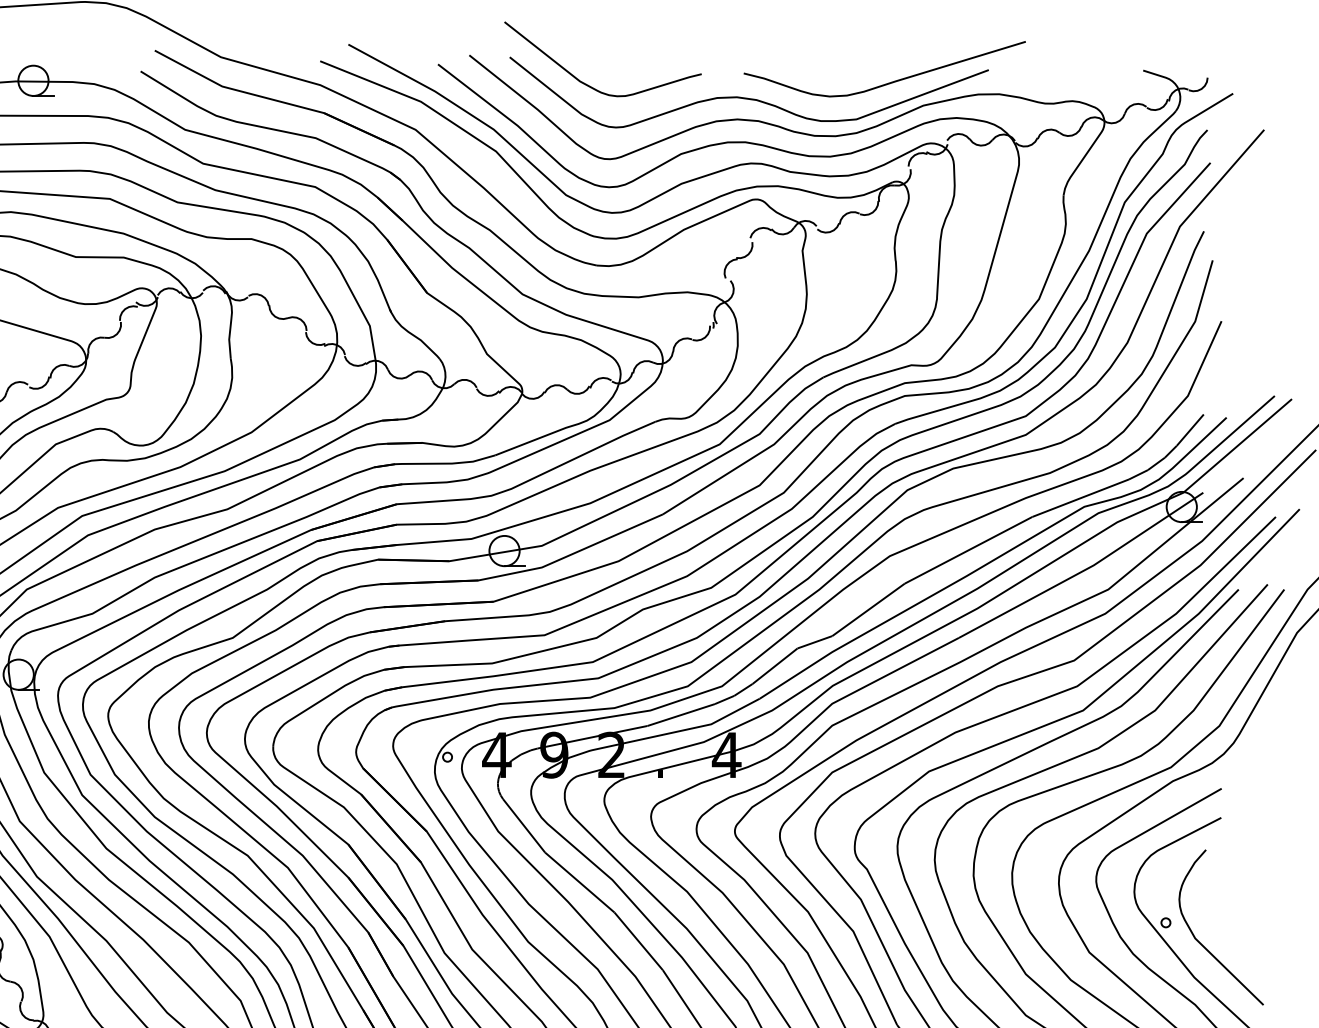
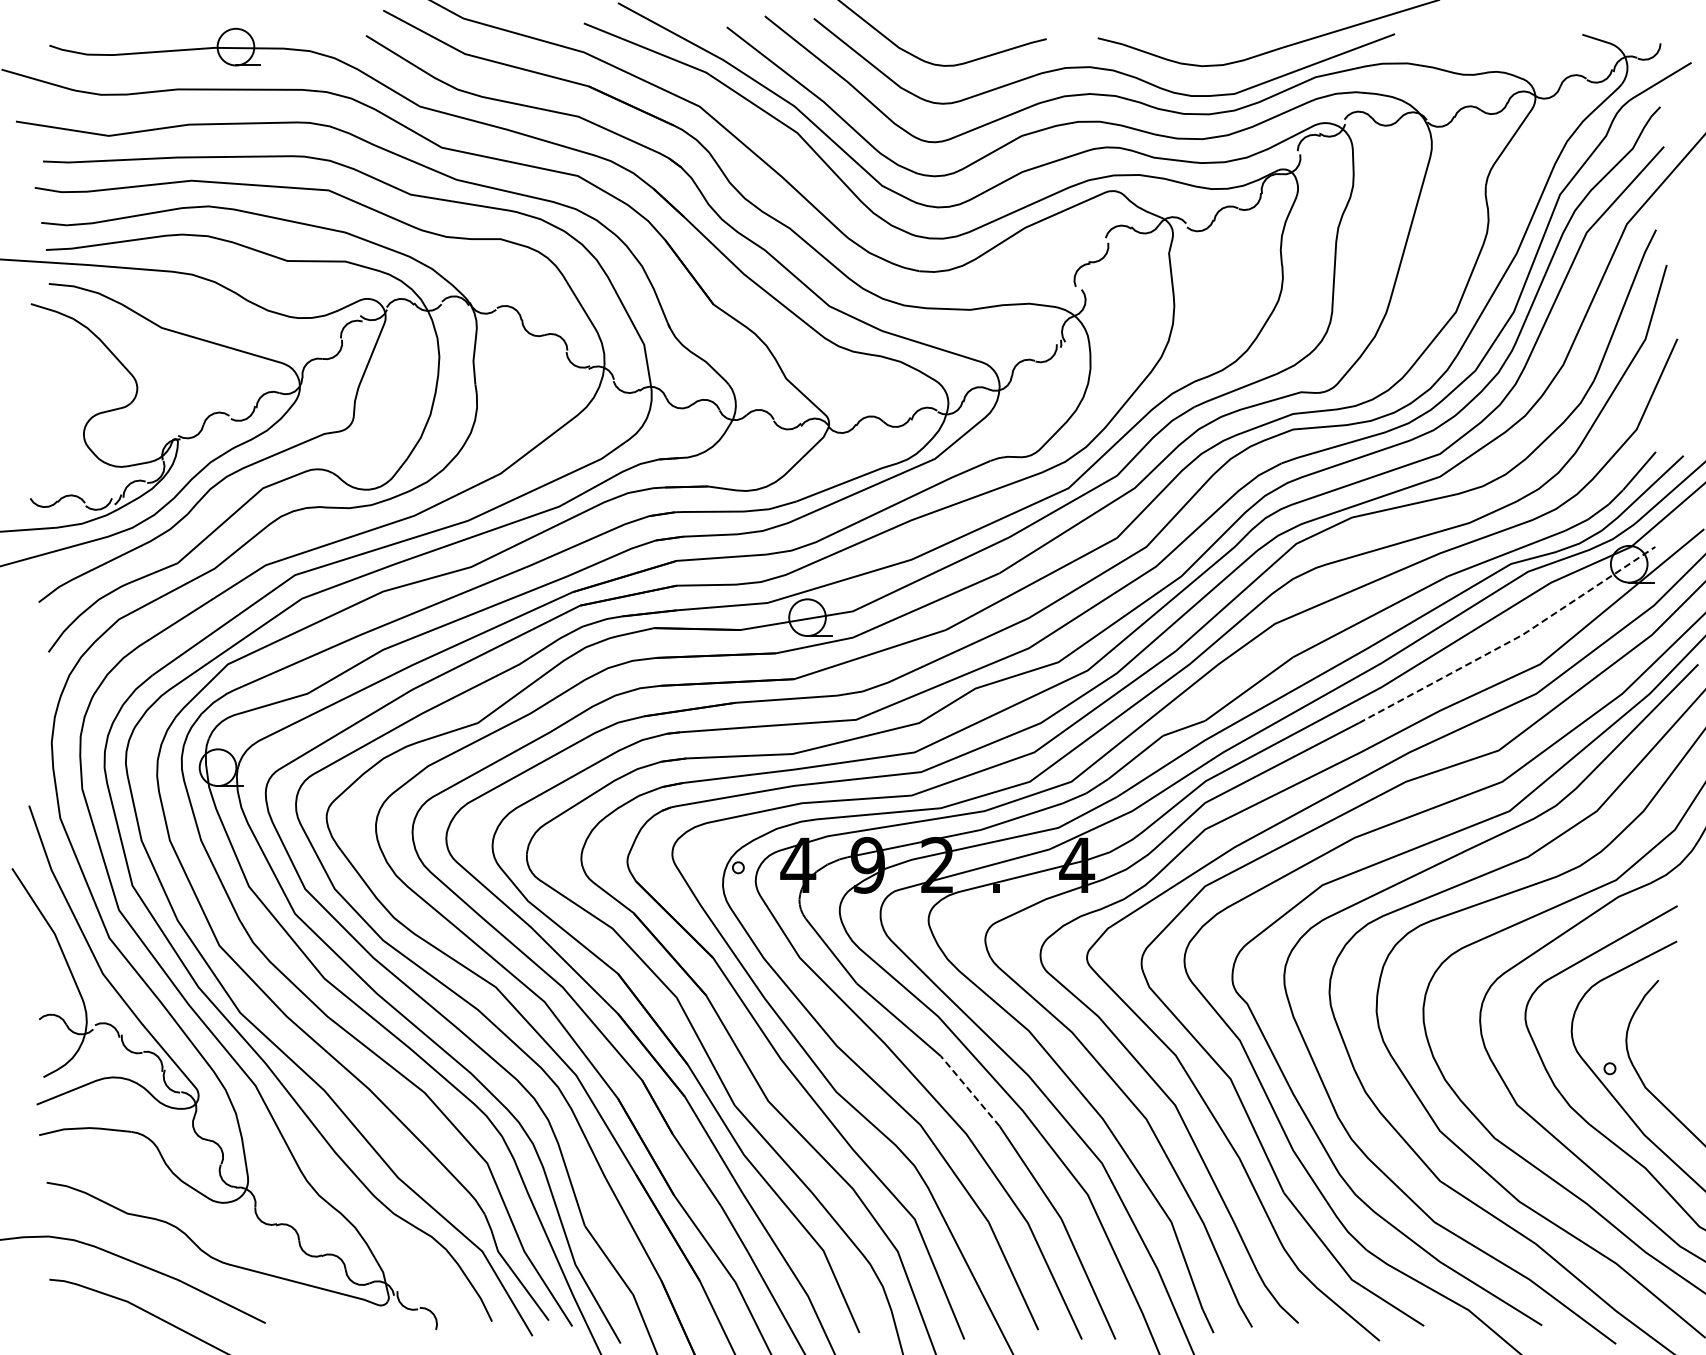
line: (1084, 569) -> (1511, 640), solid -> dashed
line: (638, 941) -> (970, 1091), solid -> dashed

